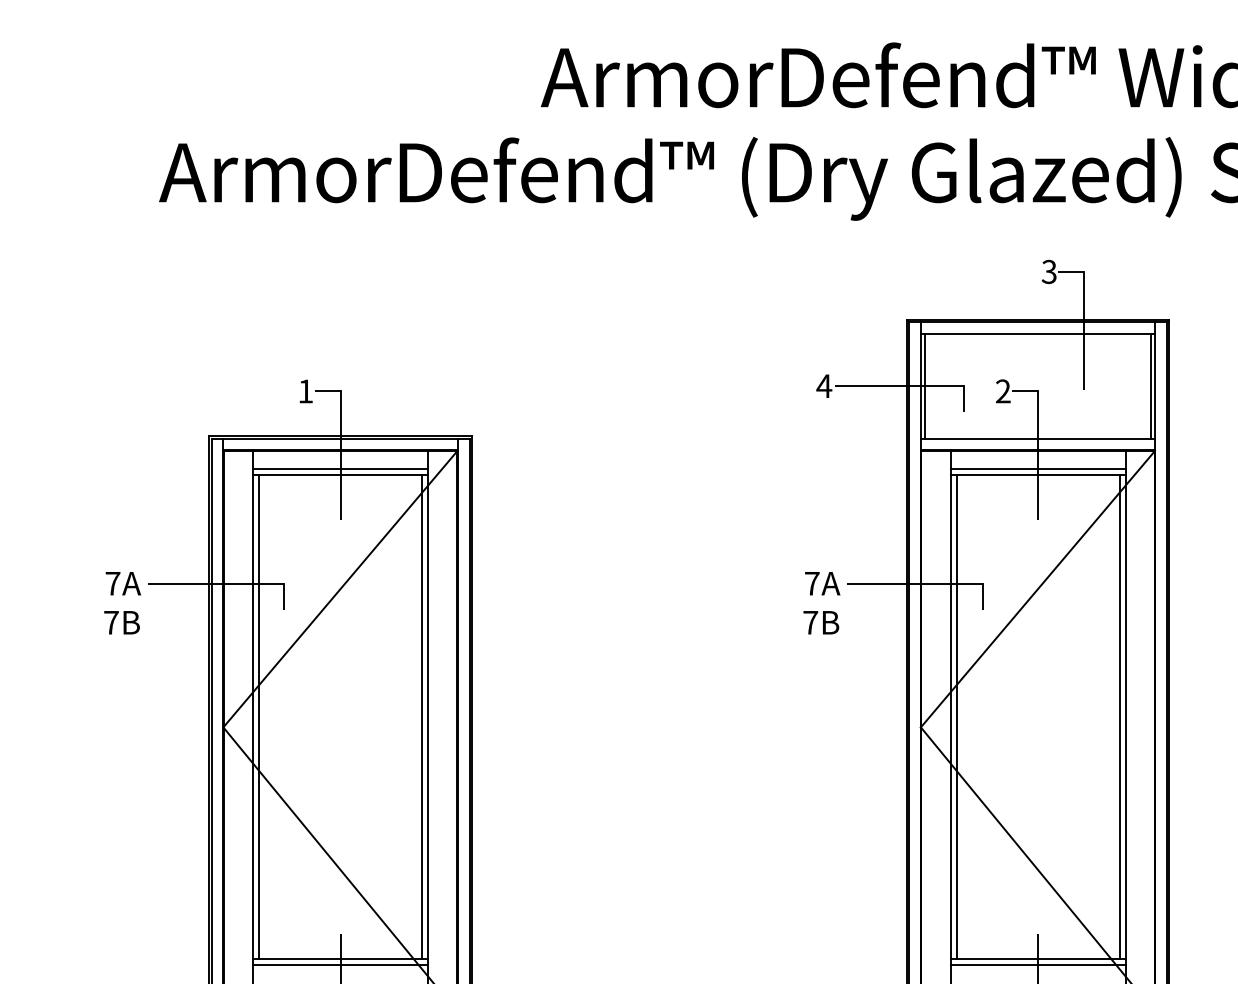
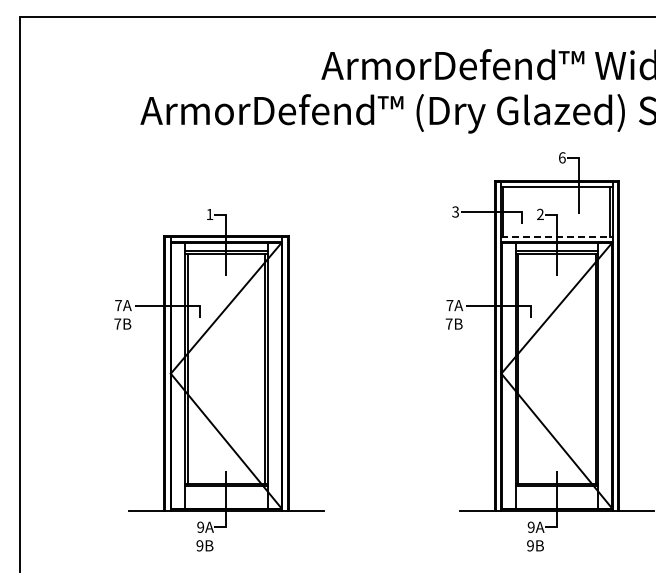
text: (1047, 271) -> (561, 157), 3 -> 6
text: (824, 385) -> (455, 211), 4 -> 3
line: (1037, 437) -> (556, 236), solid -> dashed

